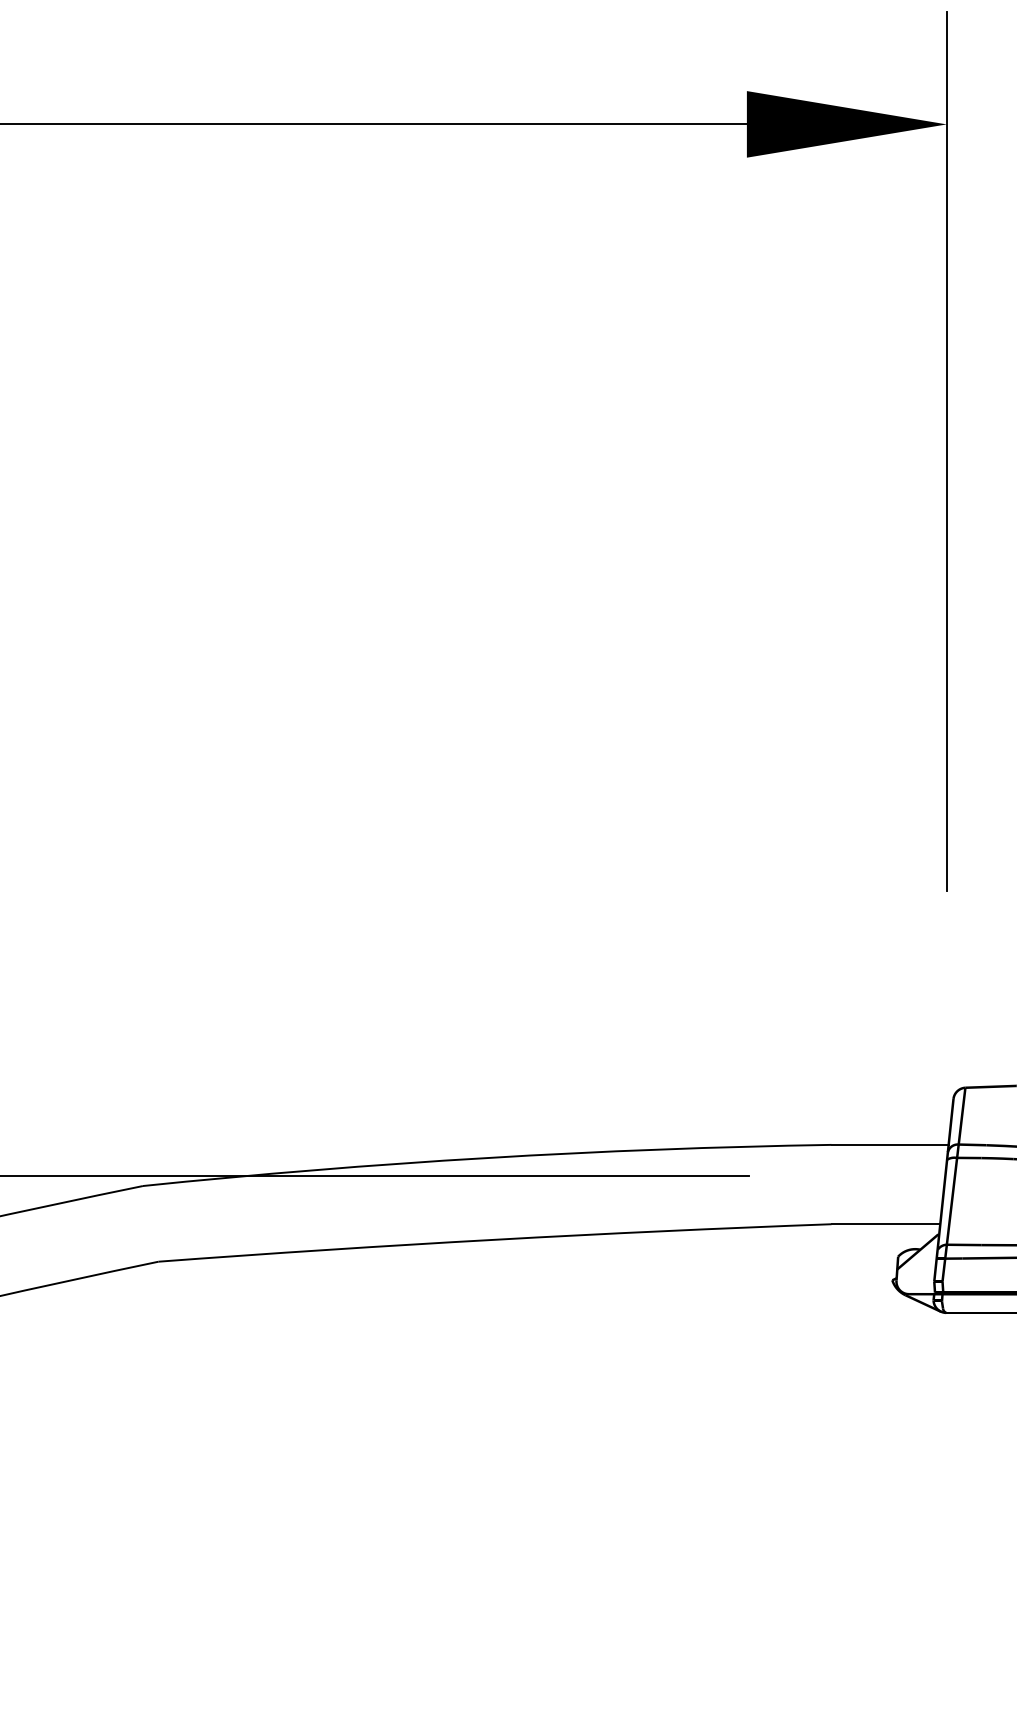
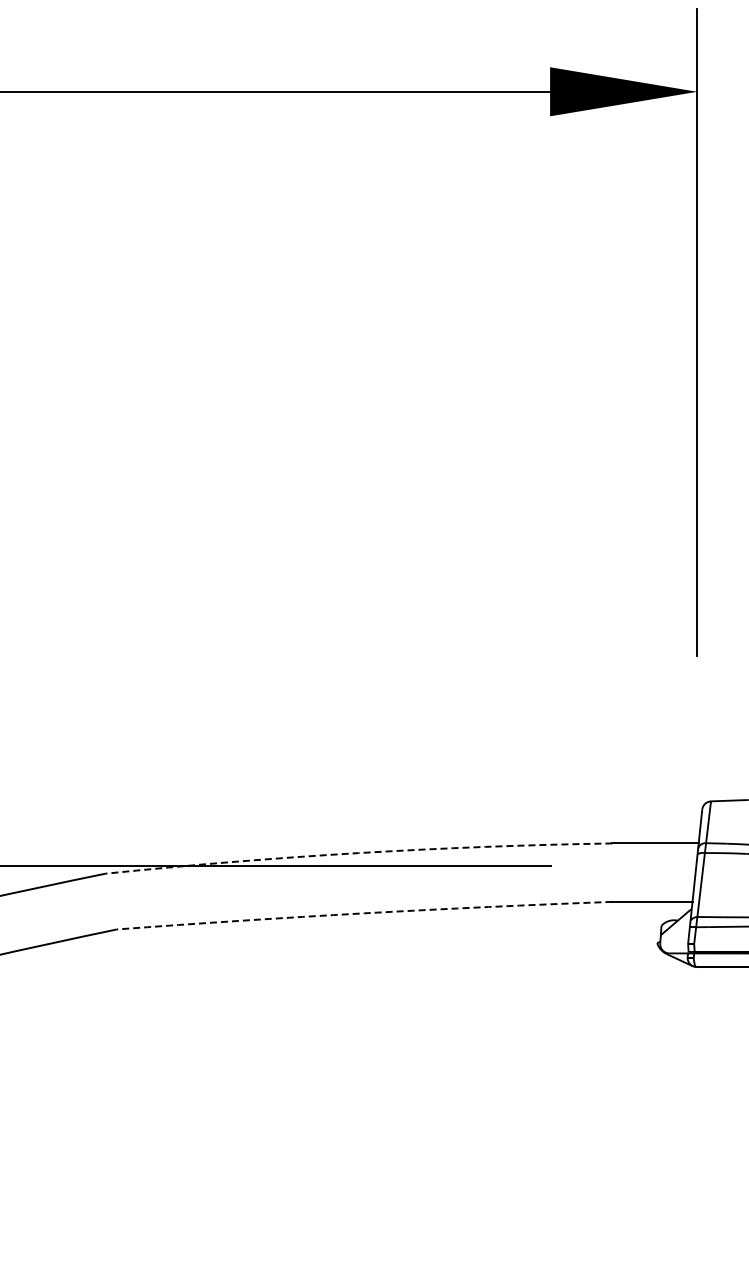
arc: (486, 1158) -> (358, 853), solid -> dashed
arc: (494, 1240) -> (364, 913), solid -> dashed

